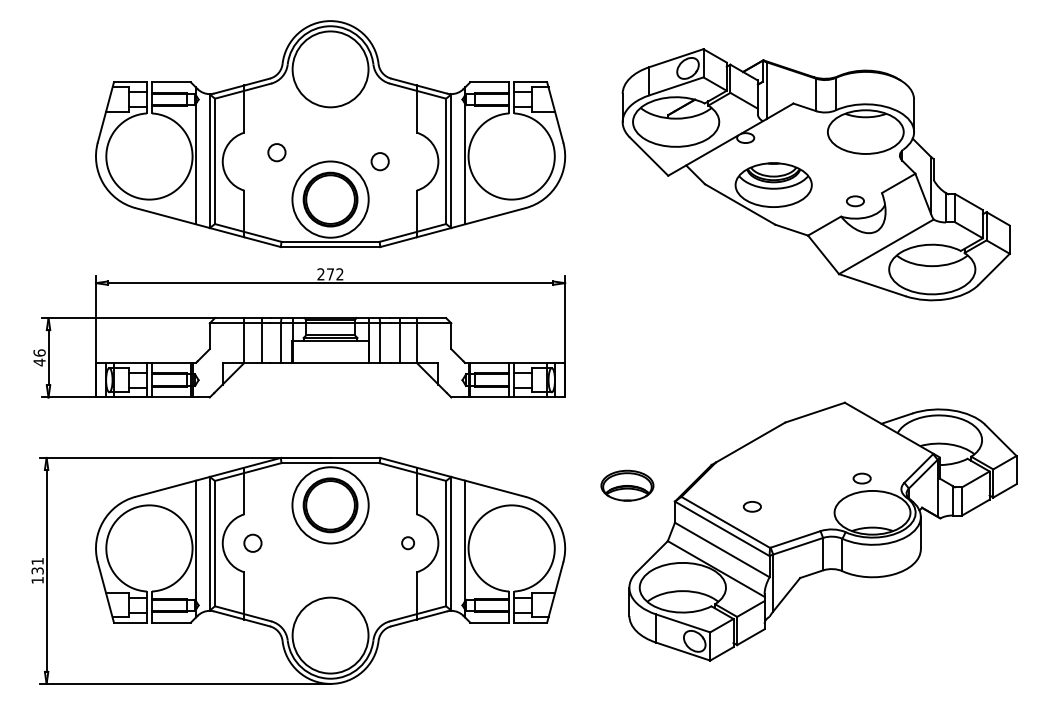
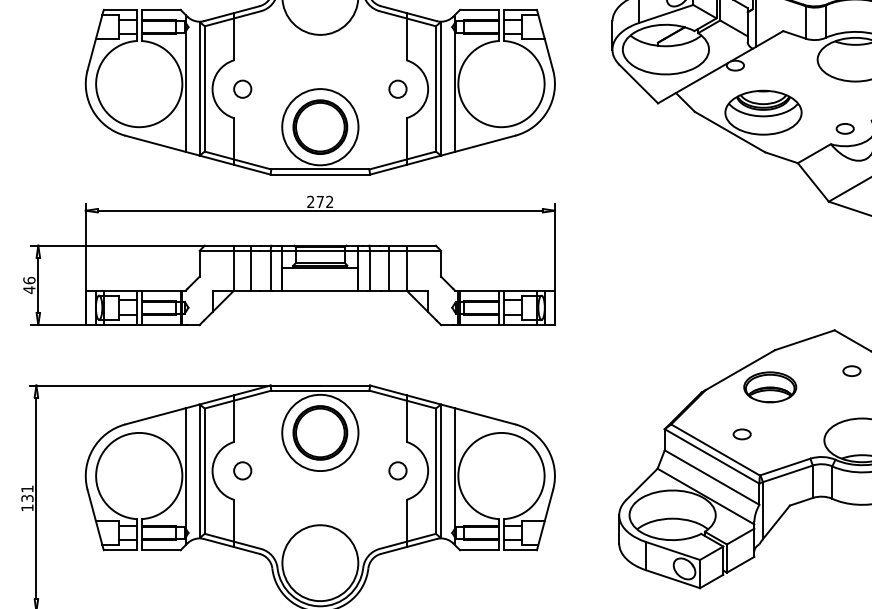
circle: (276, 152) -> (242, 89), moved
circle: (379, 161) -> (397, 89), moved
part: (861, 478) -> (851, 371), moved
part: (627, 485) -> (770, 387), moved
circle: (407, 542) -> (397, 470), size x1.43

